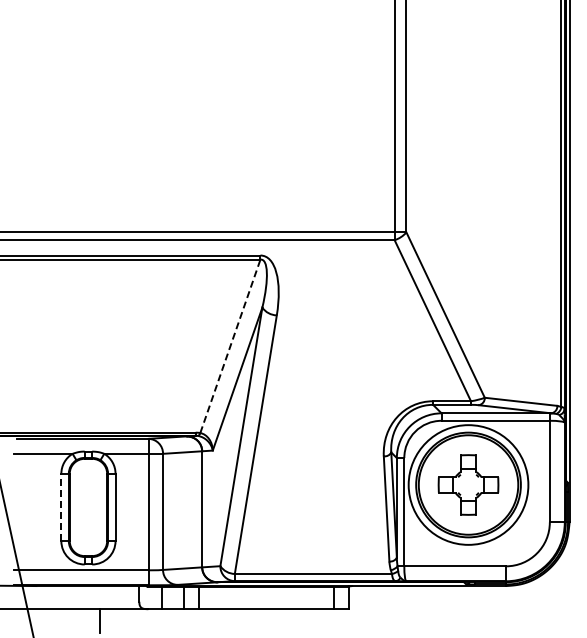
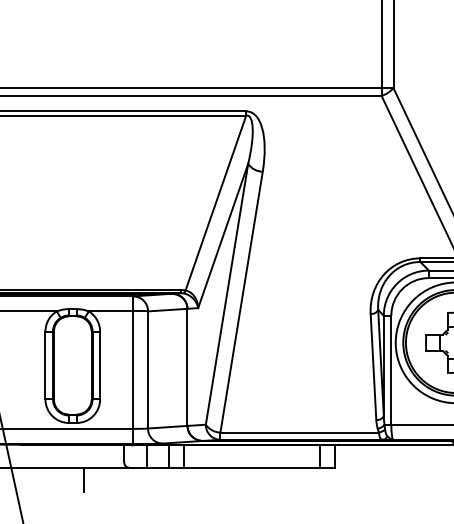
line: (230, 346) -> (216, 203), dashed -> solid
line: (61, 507) -> (45, 365), dashed -> solid

